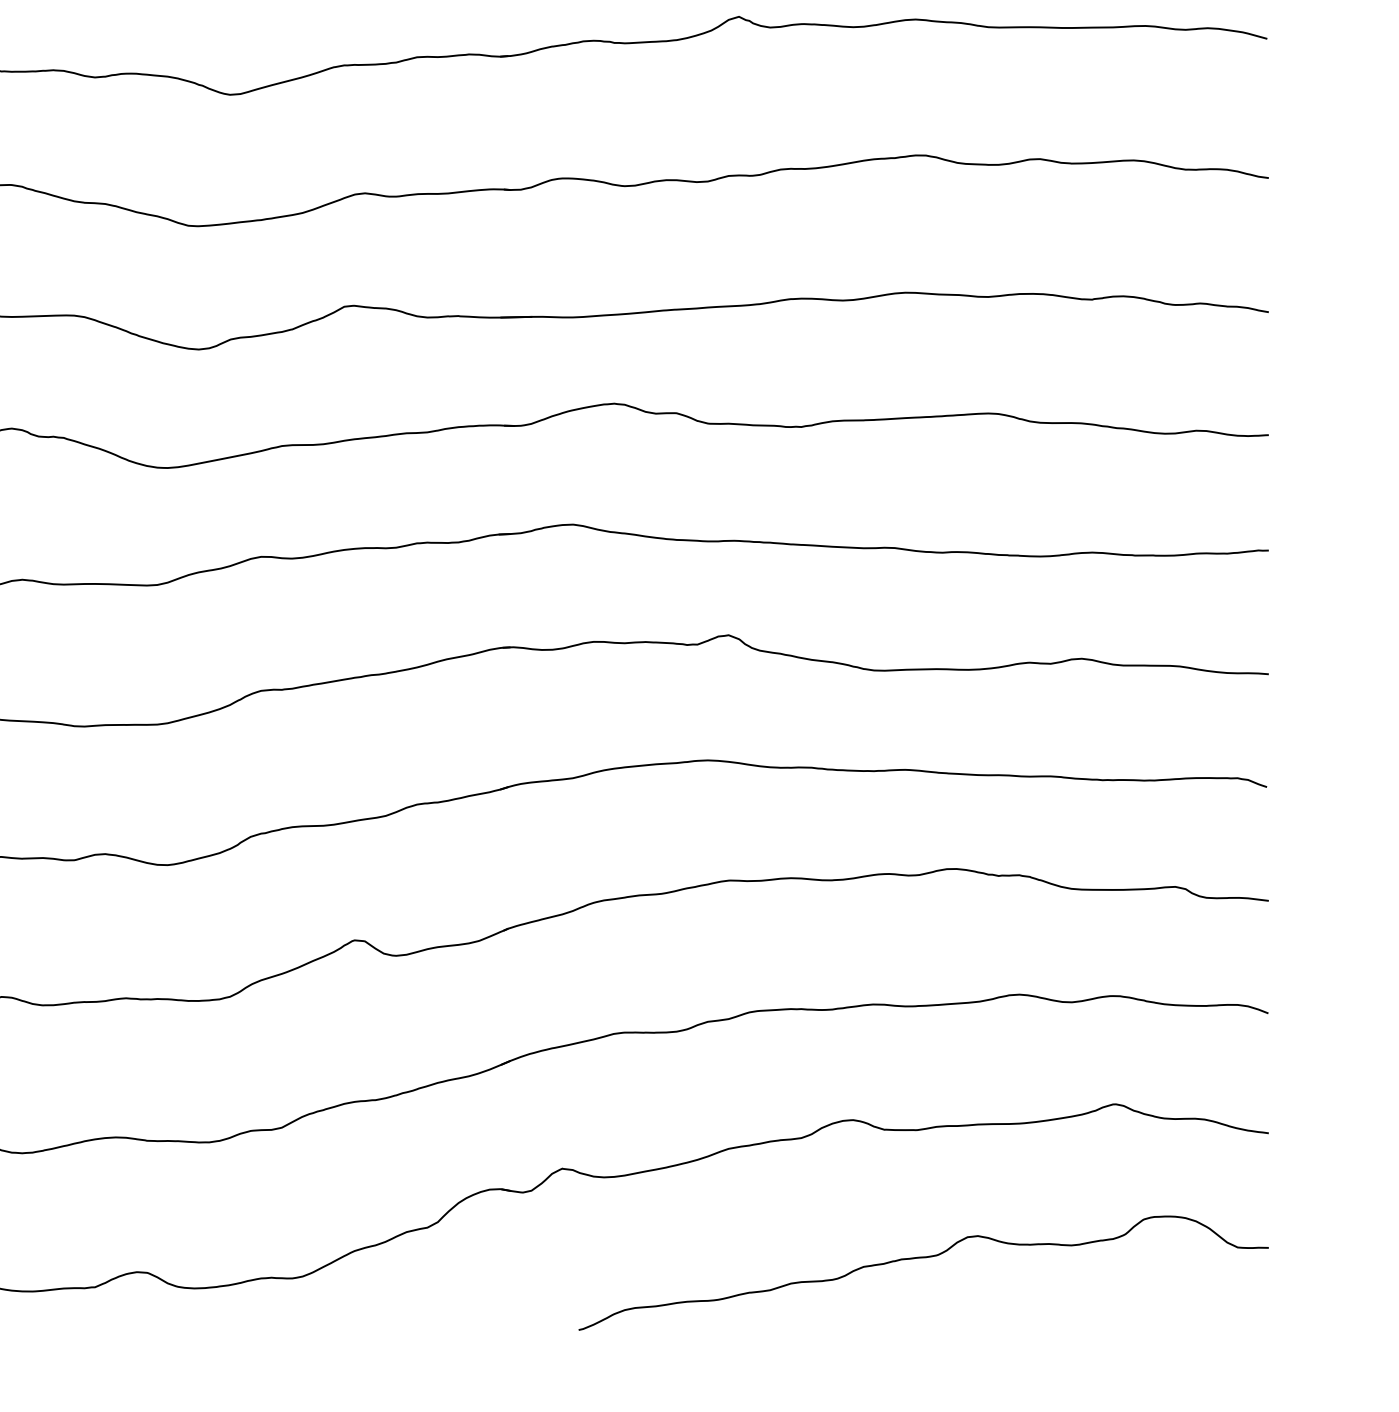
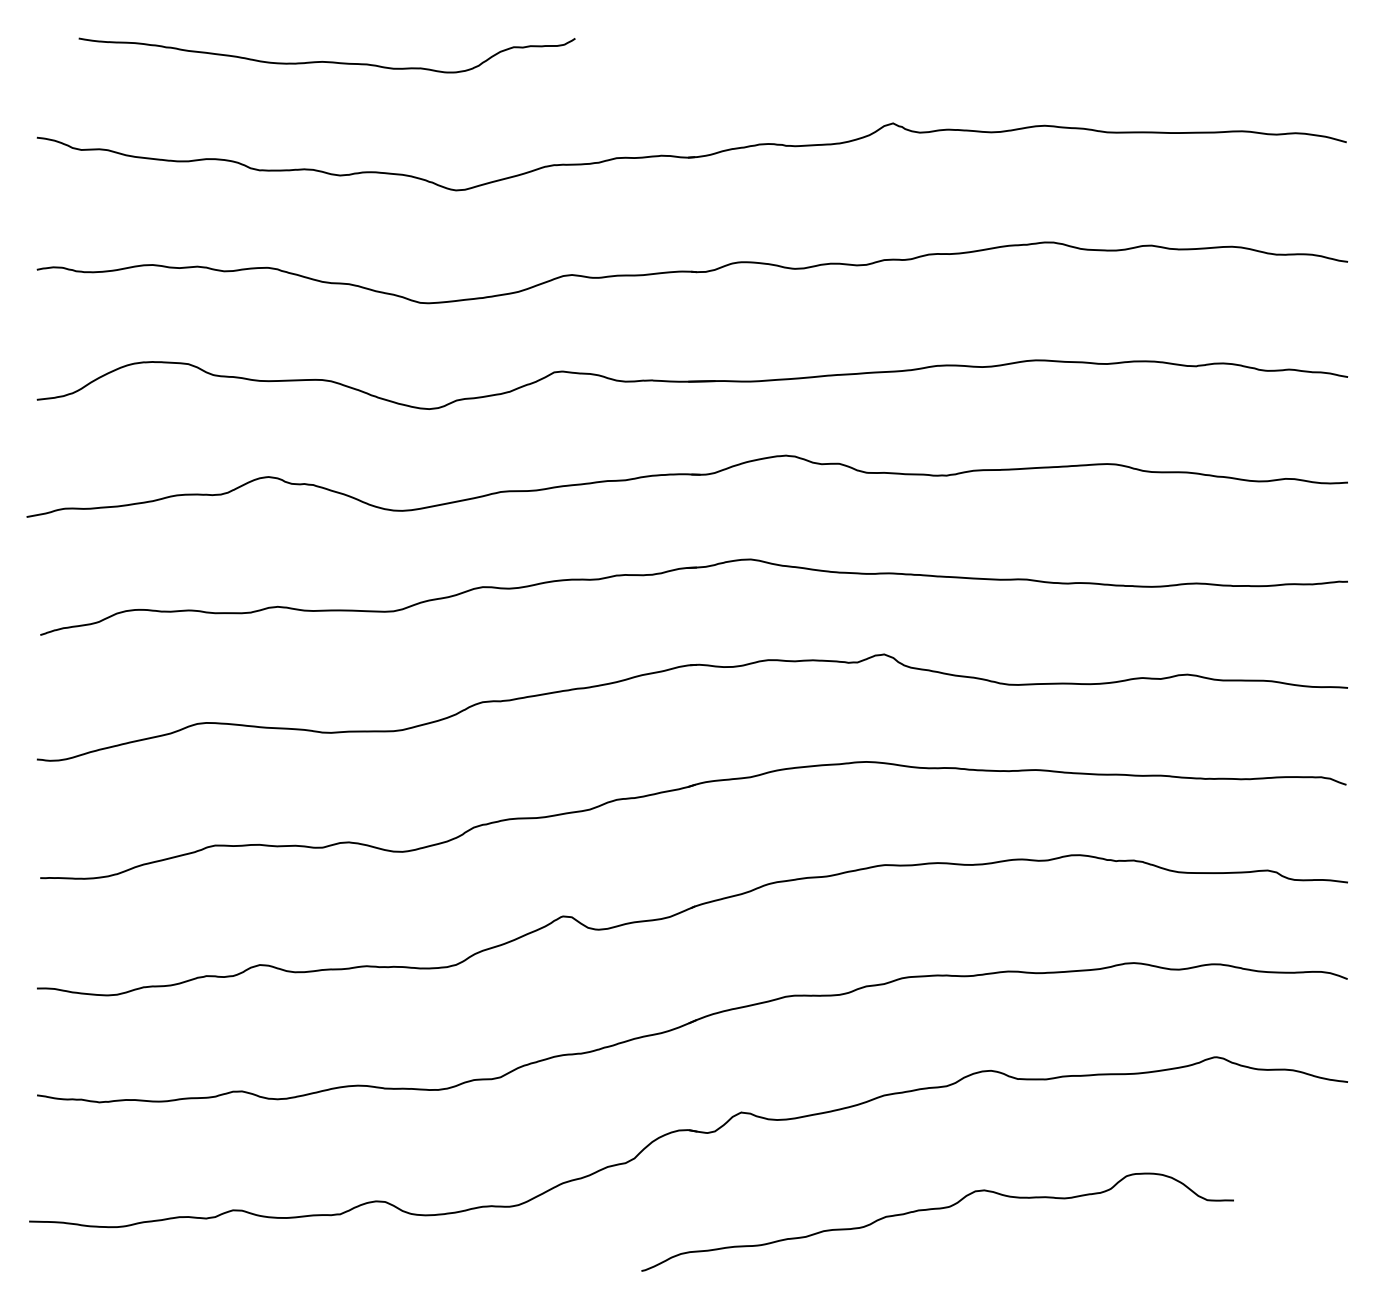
curve: (923, 1258) -> (937, 1209), moved

